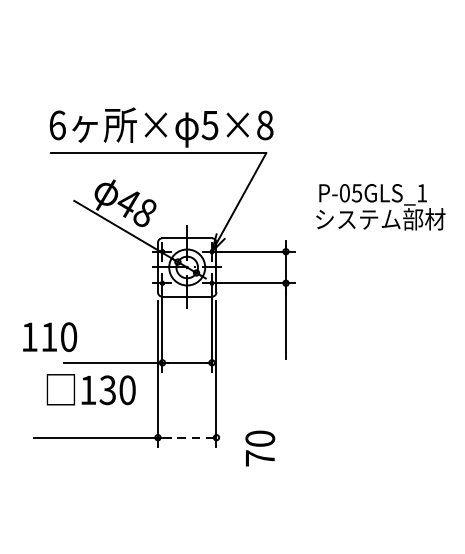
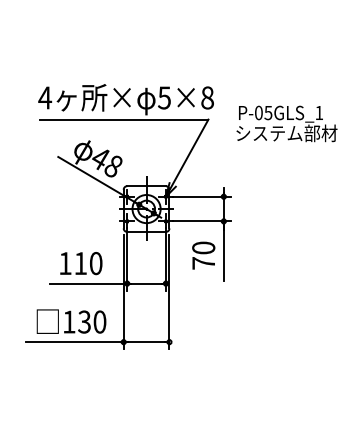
text: (57, 124) -> (45, 97), 6 -> 4
text: (380, 206) -> (286, 123), moved
text: (50, 337) -> (81, 263), moved
text: (91, 389) -> (71, 321), moved
line: (187, 438) -> (146, 342), dashed -> solid
text: (259, 448) -> (203, 255), moved

